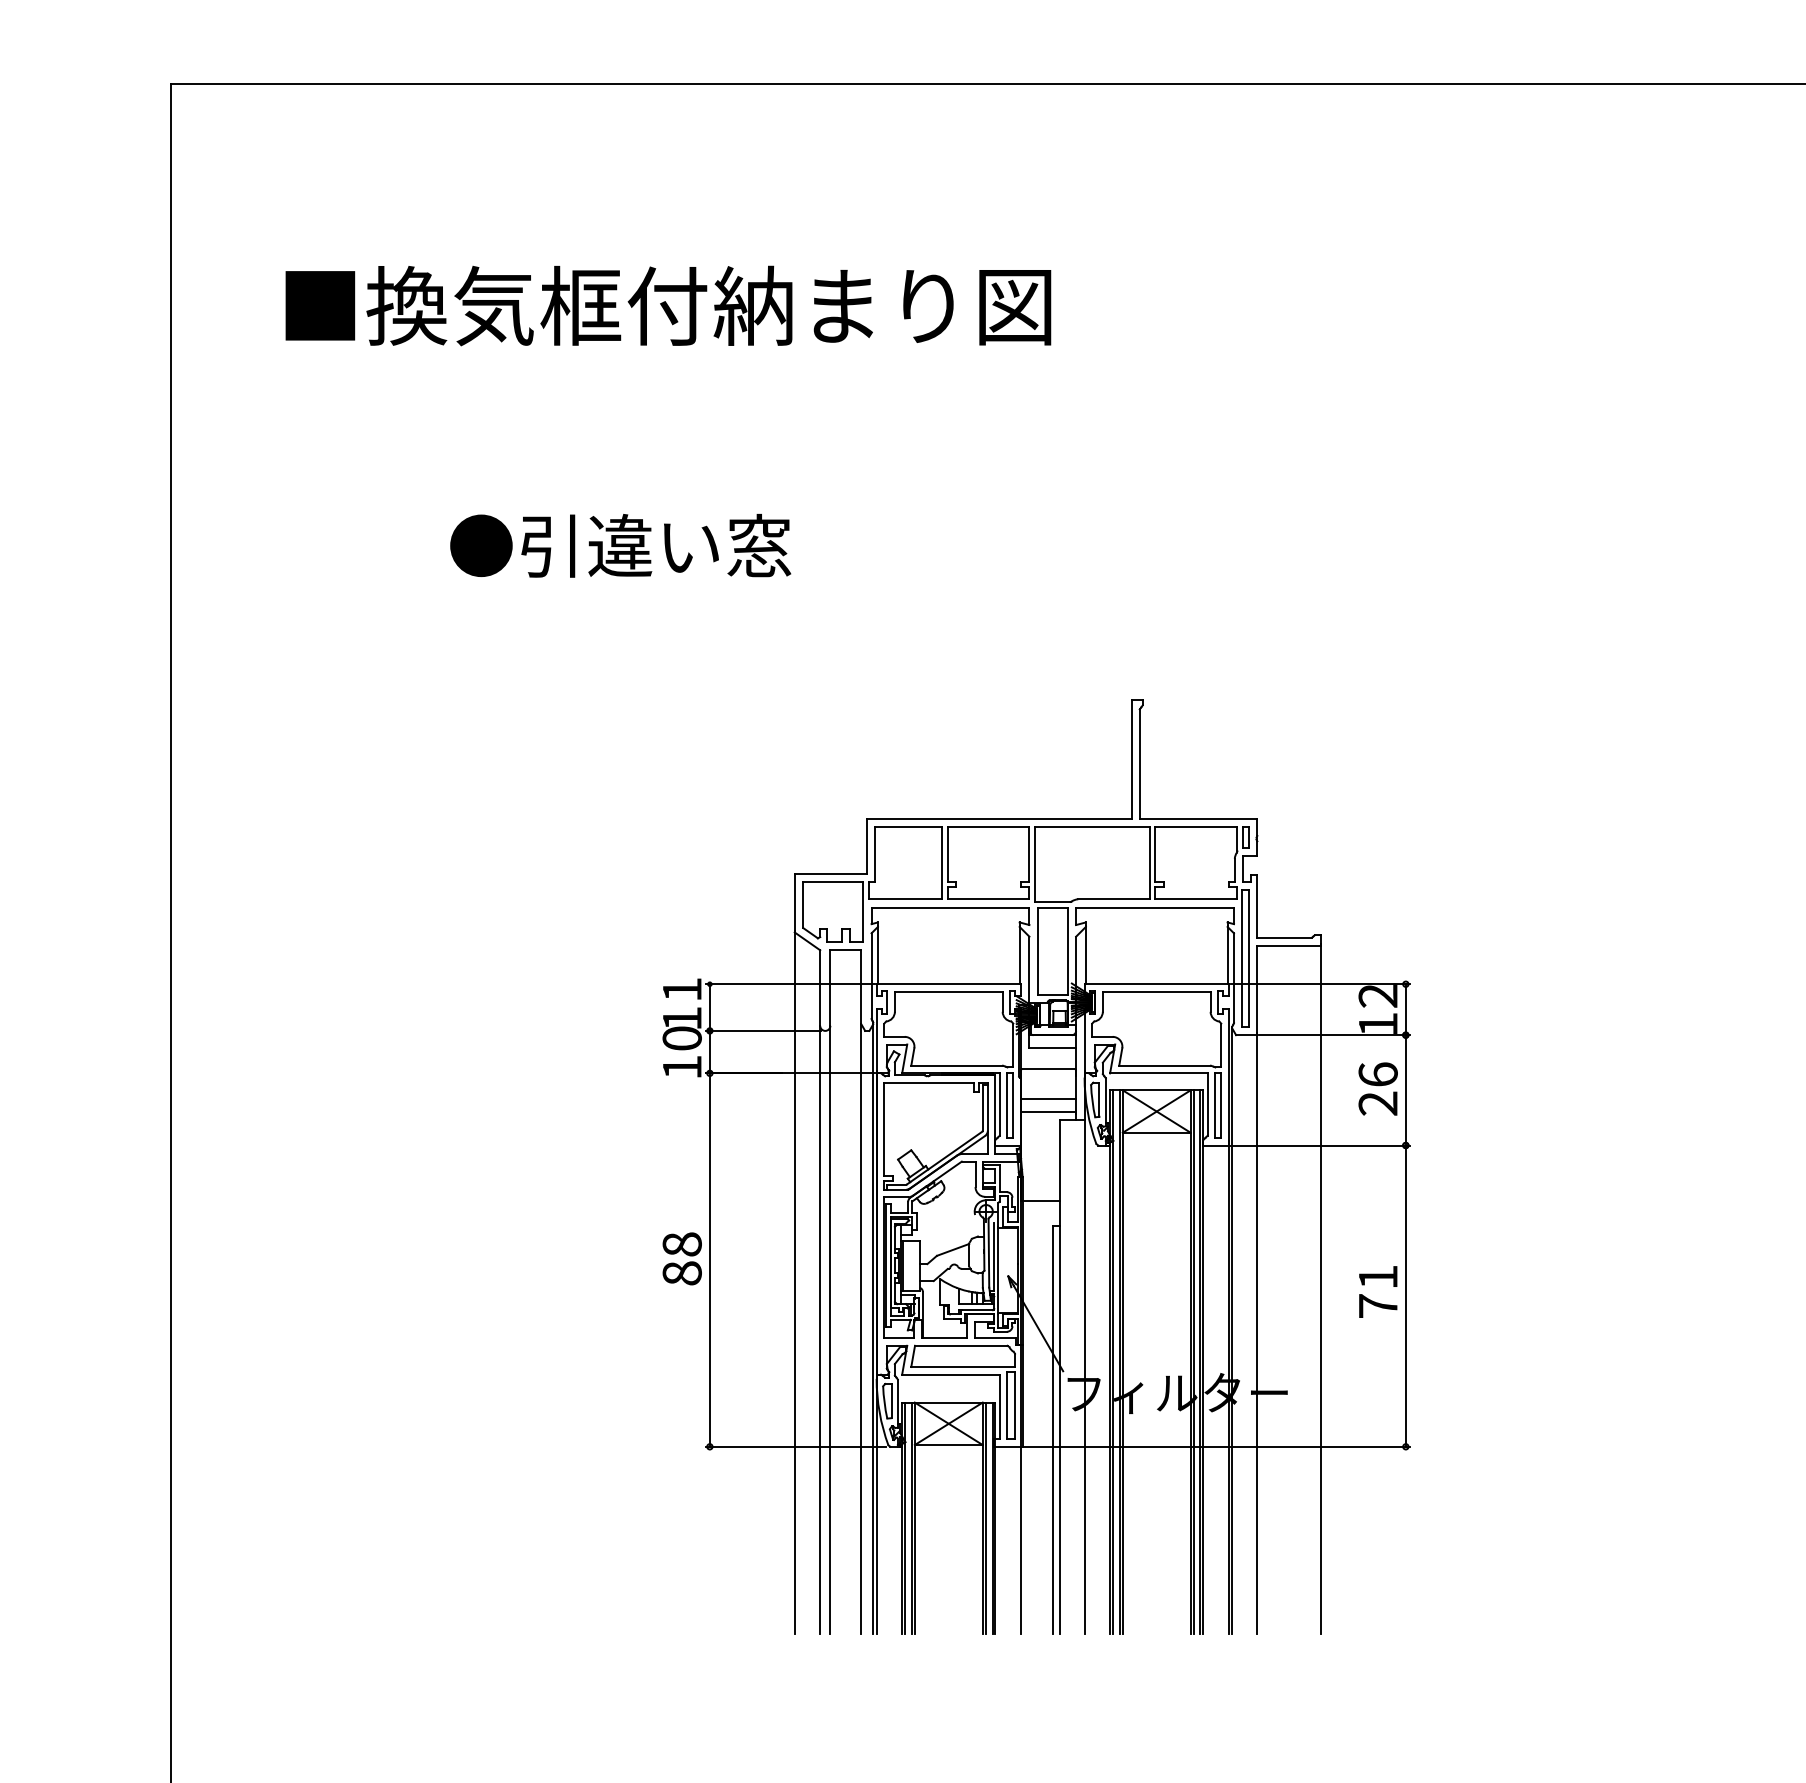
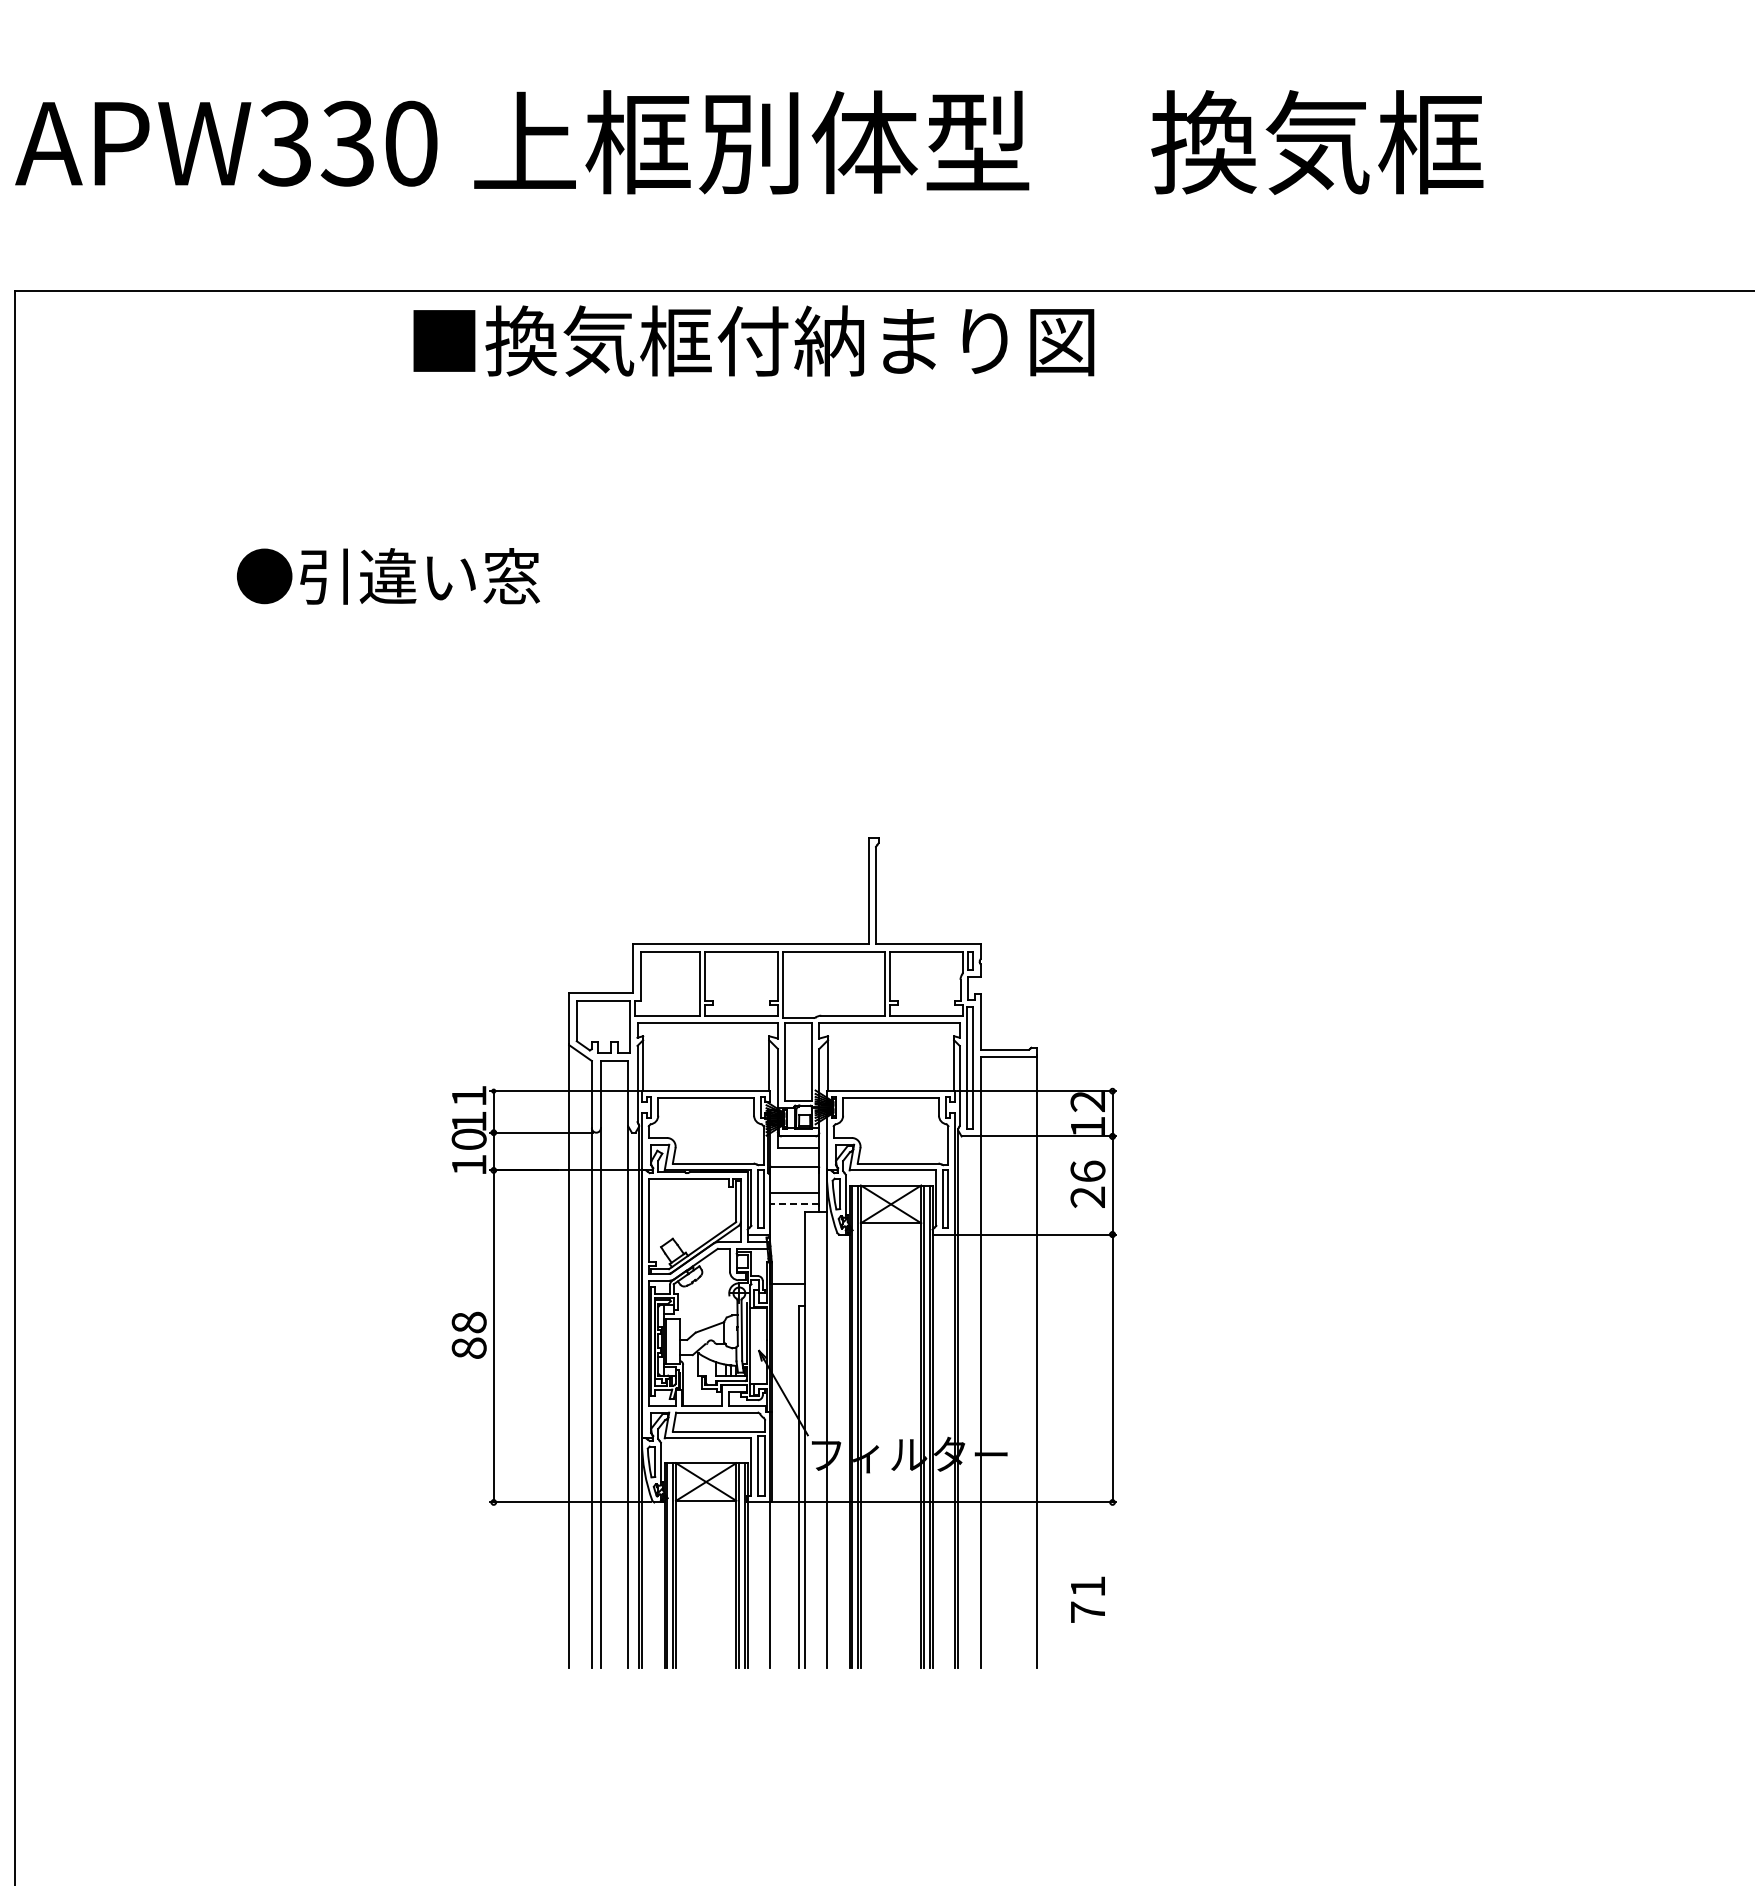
text: (667, 305) -> (753, 340), moved
text: (620, 545) -> (388, 576), moved
line: (1048, 1111) -> (794, 1204), solid -> dashed
text: (1377, 1291) -> (1087, 1599), moved

